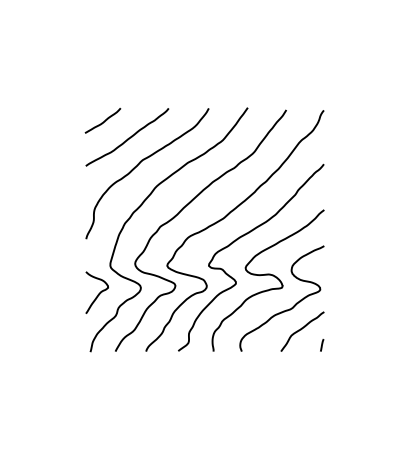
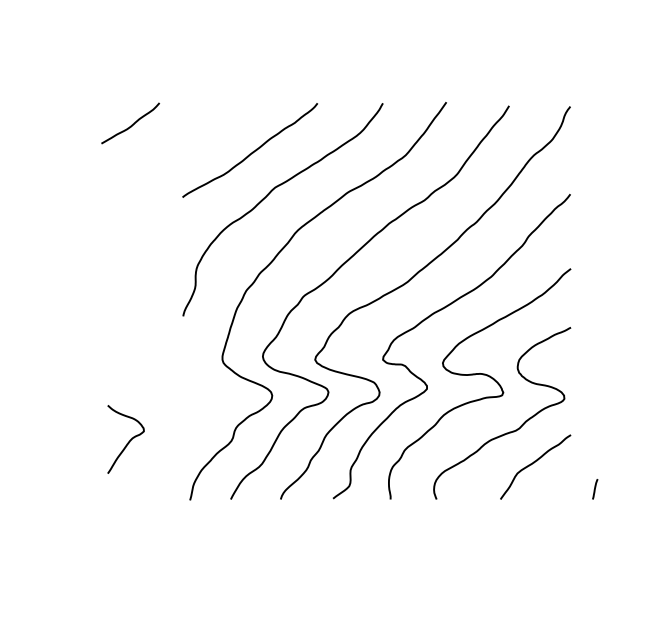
curve: (103, 121) -> (131, 124), moved
curve: (98, 293) -> (128, 440), moved
curve: (322, 345) -> (595, 489), moved

